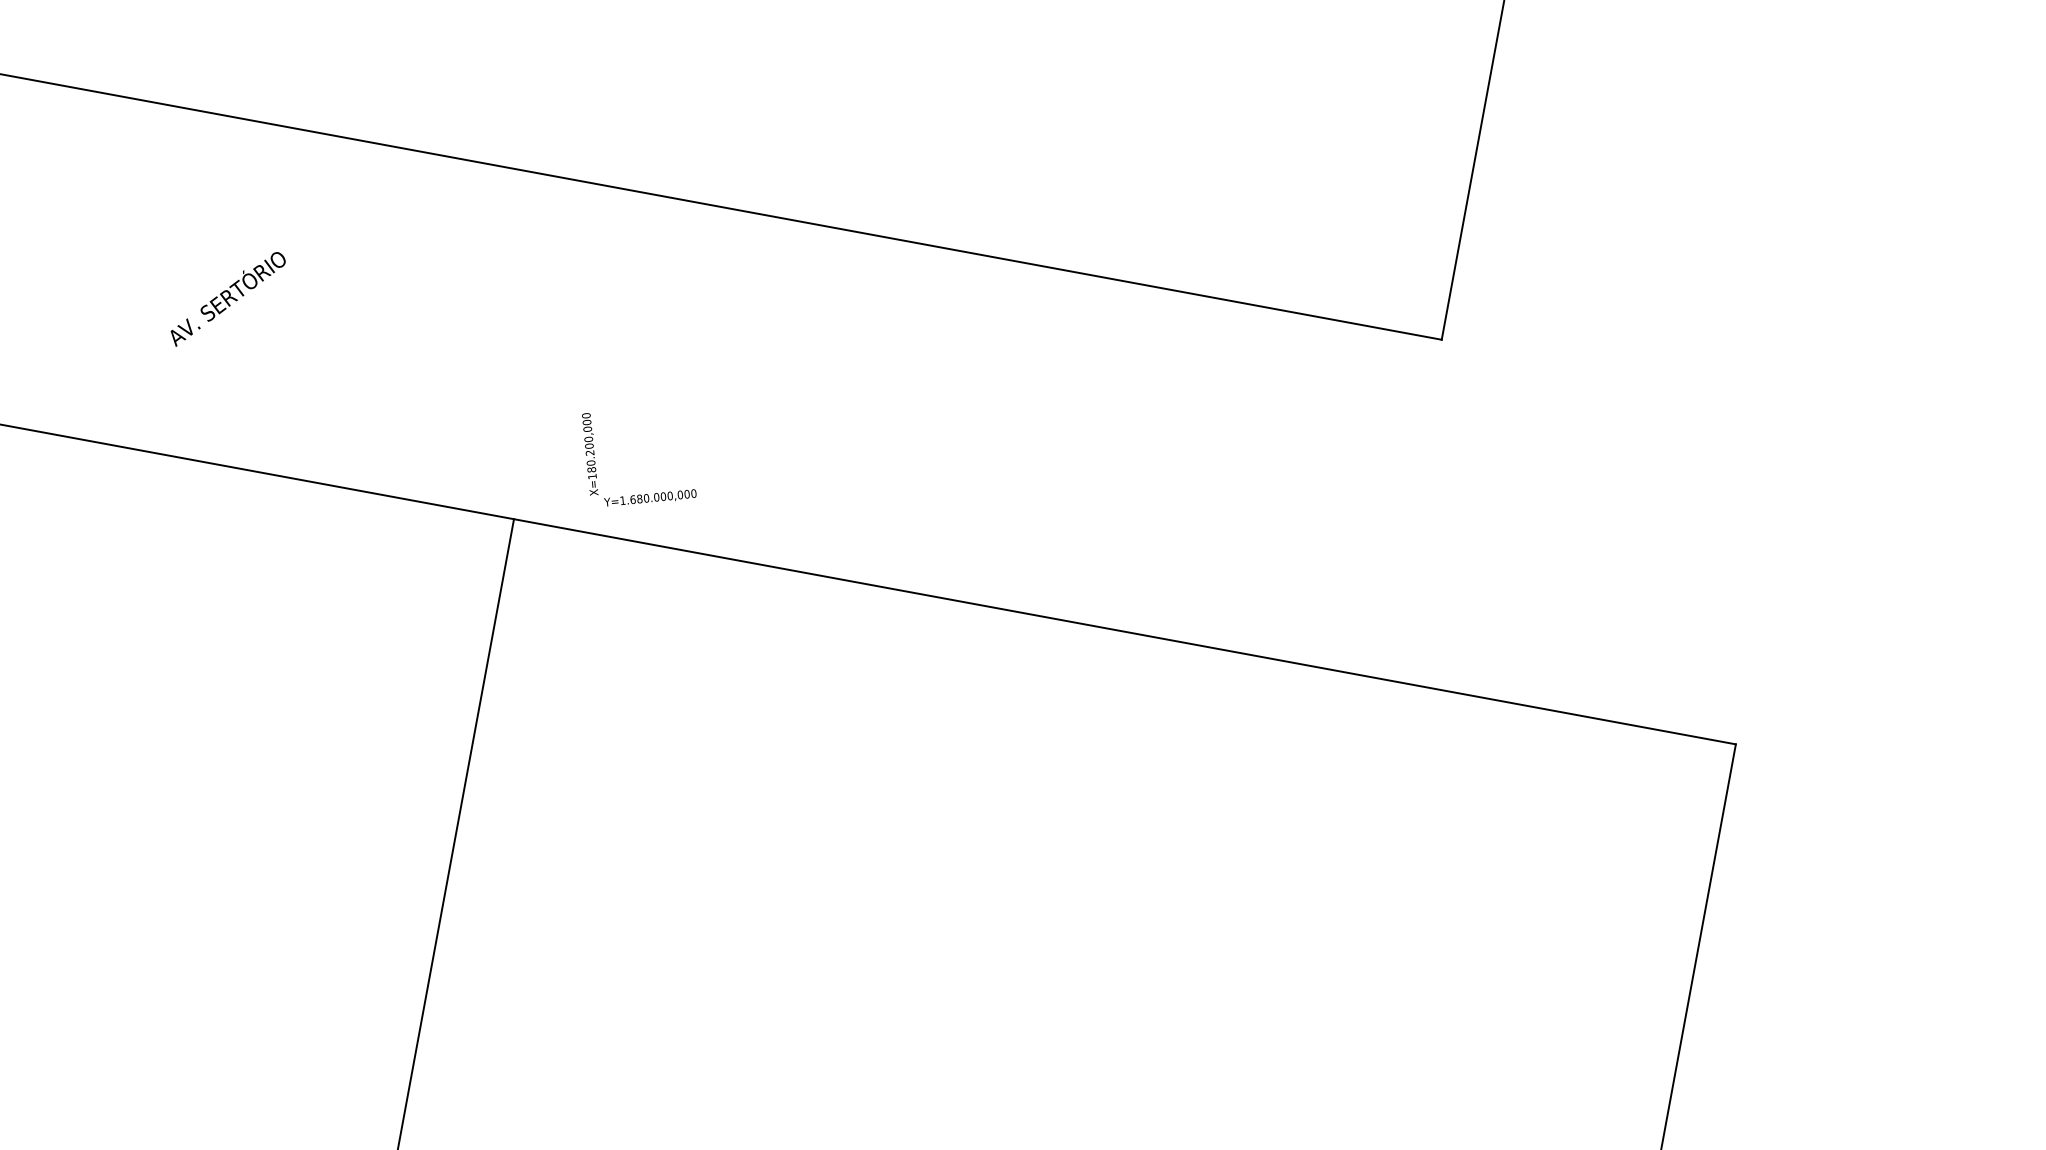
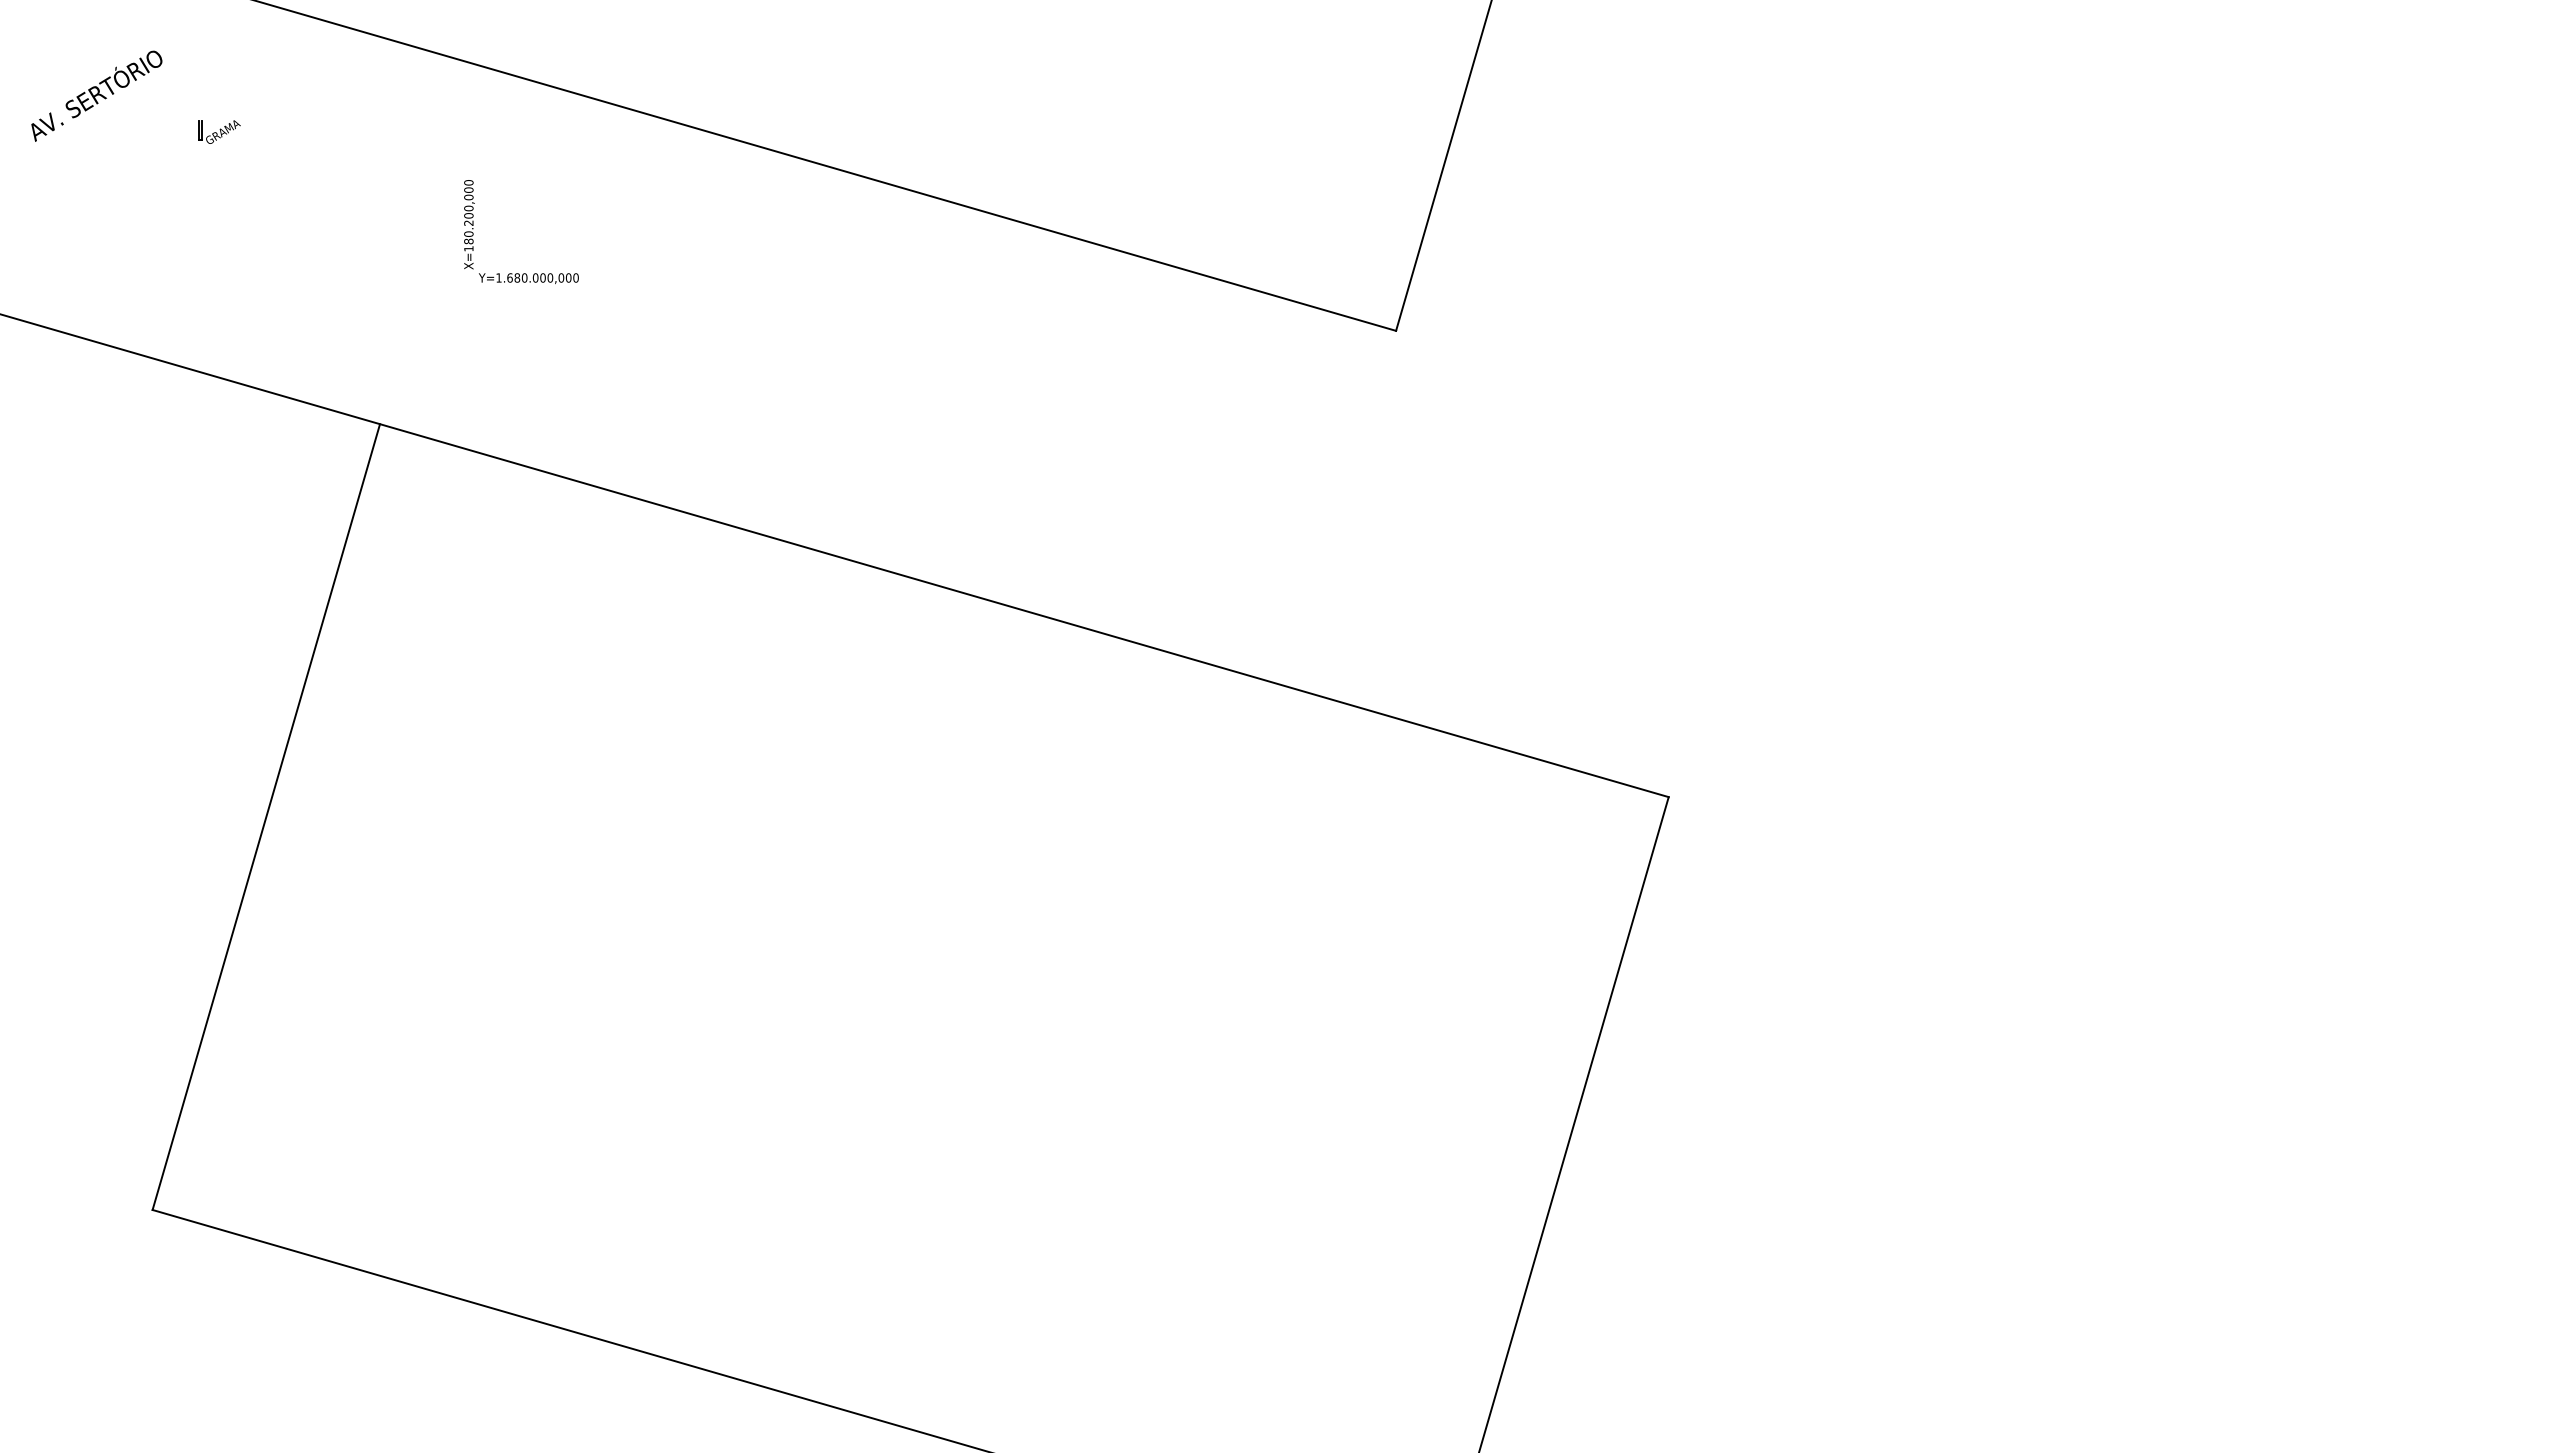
part: (339, 264) -> (219, 131), added
text: (228, 298) -> (96, 95), moved
text: (639, 455) -> (521, 231), moved

